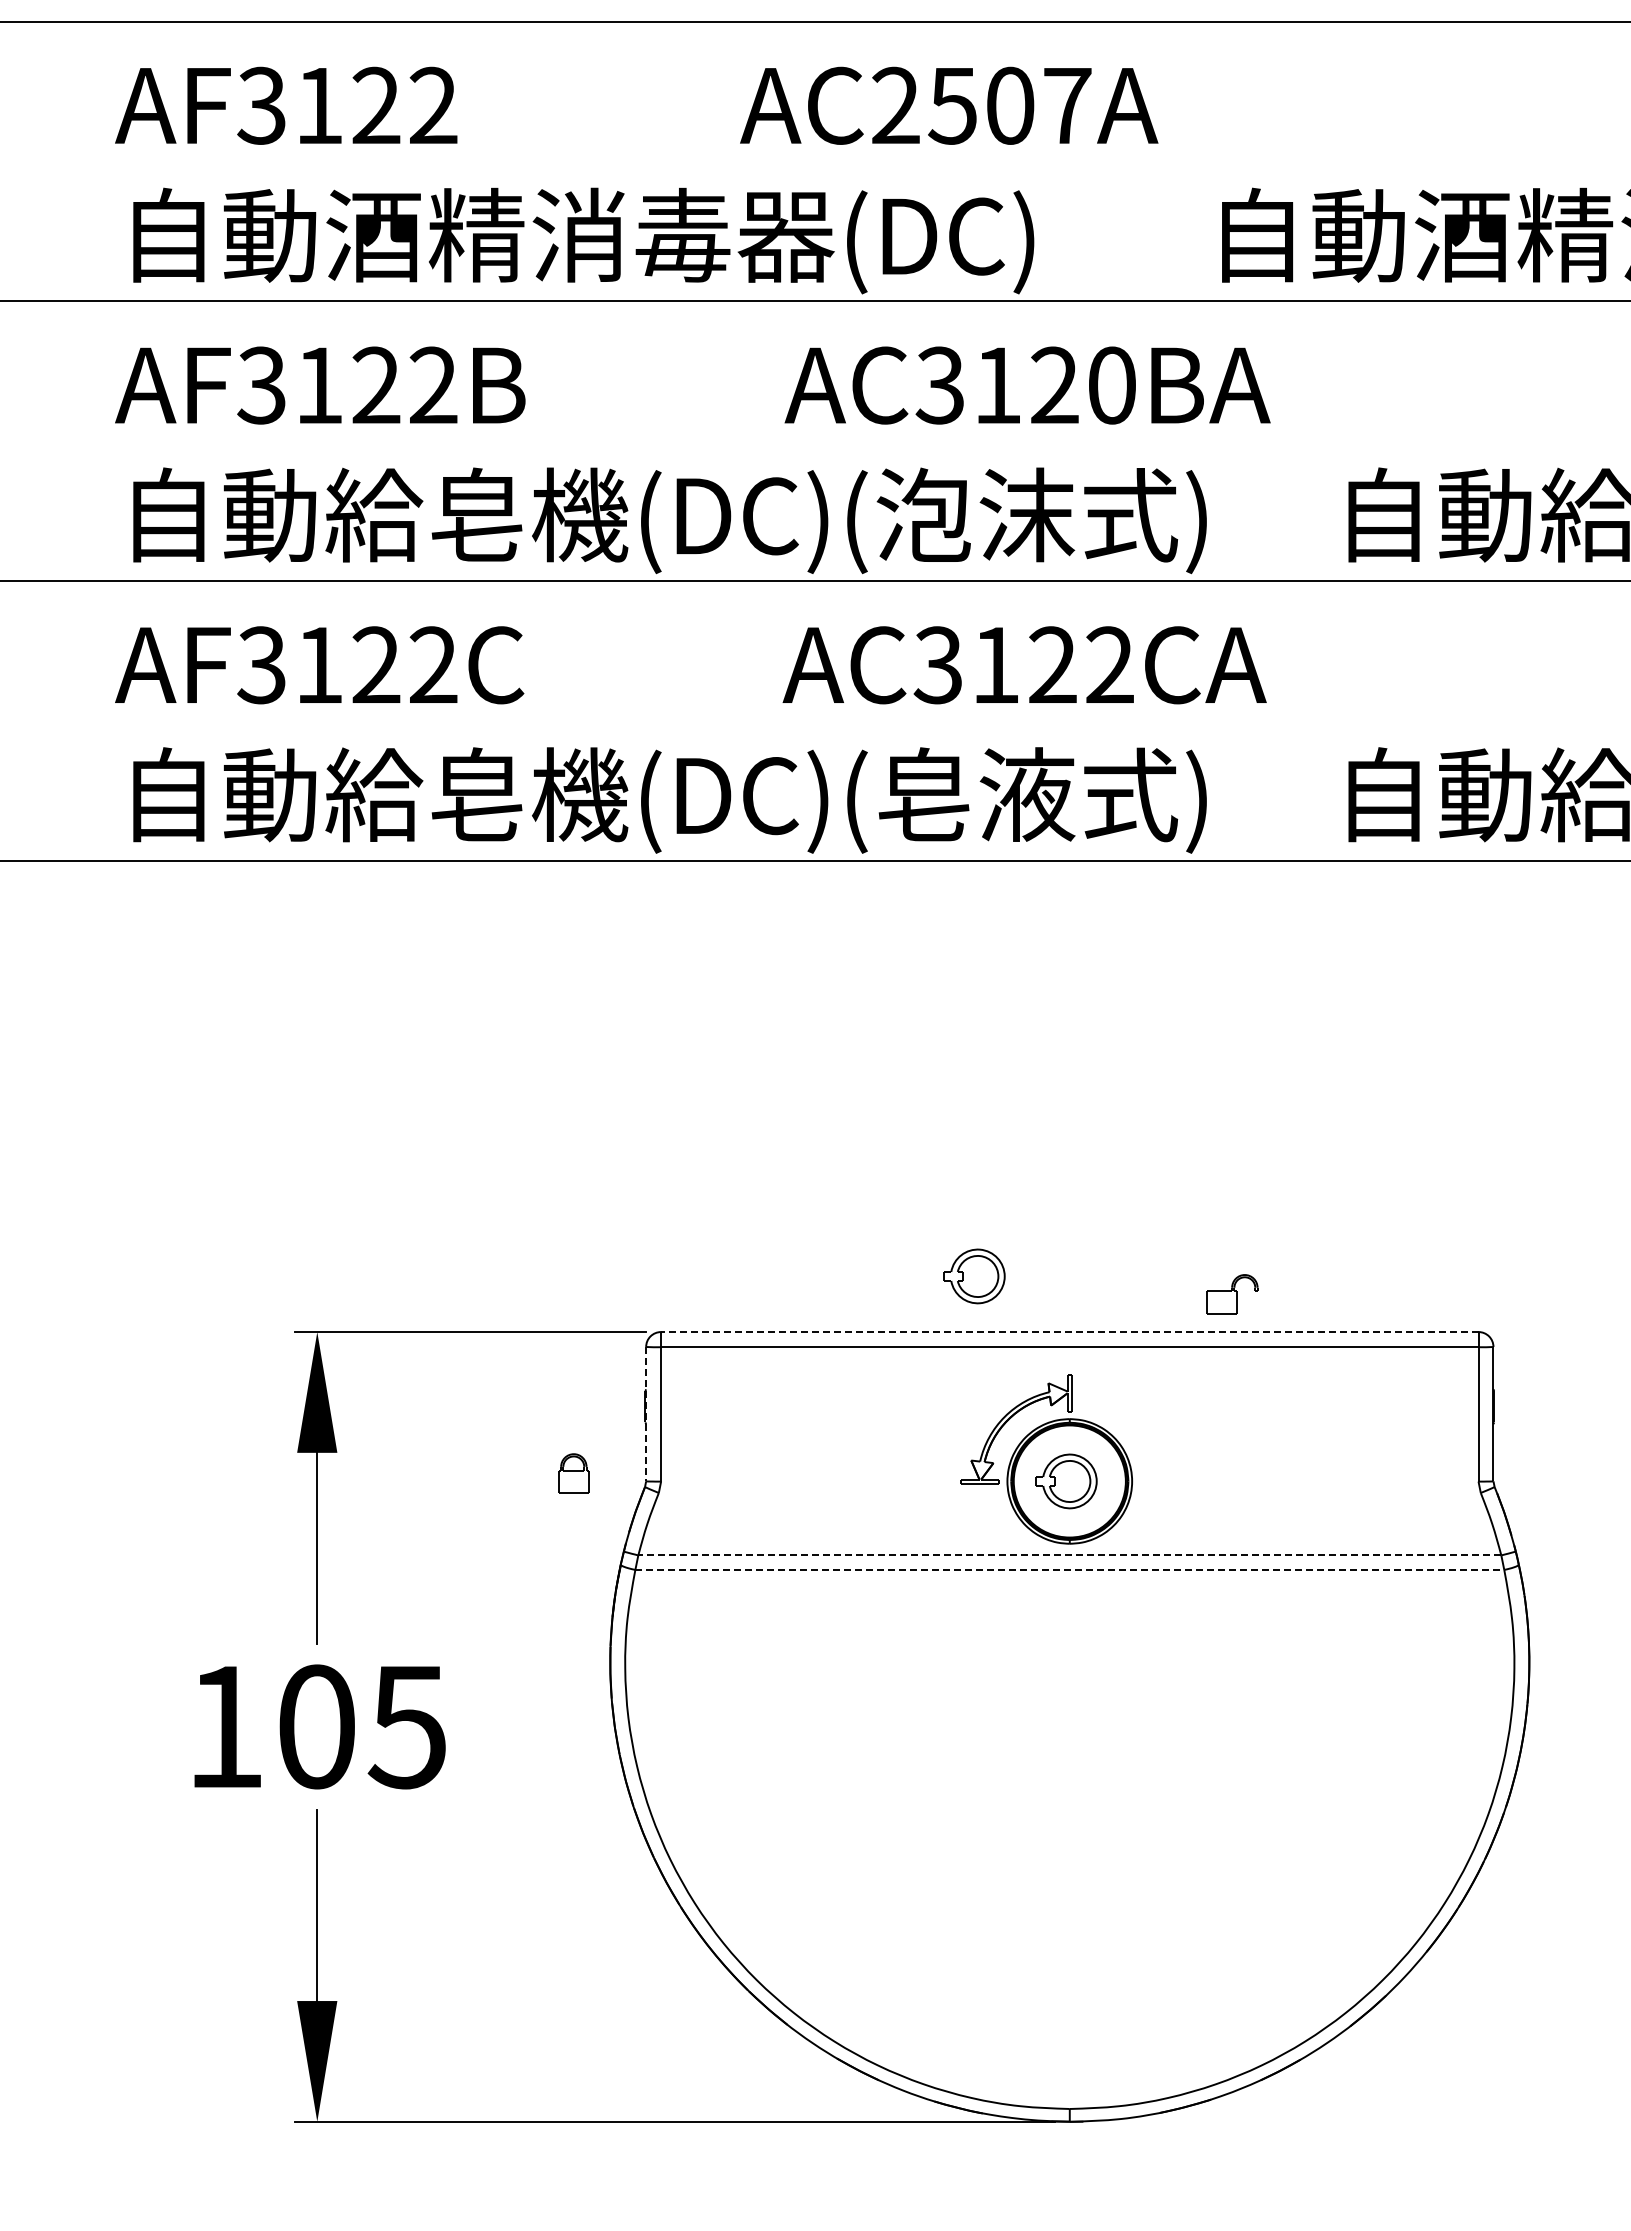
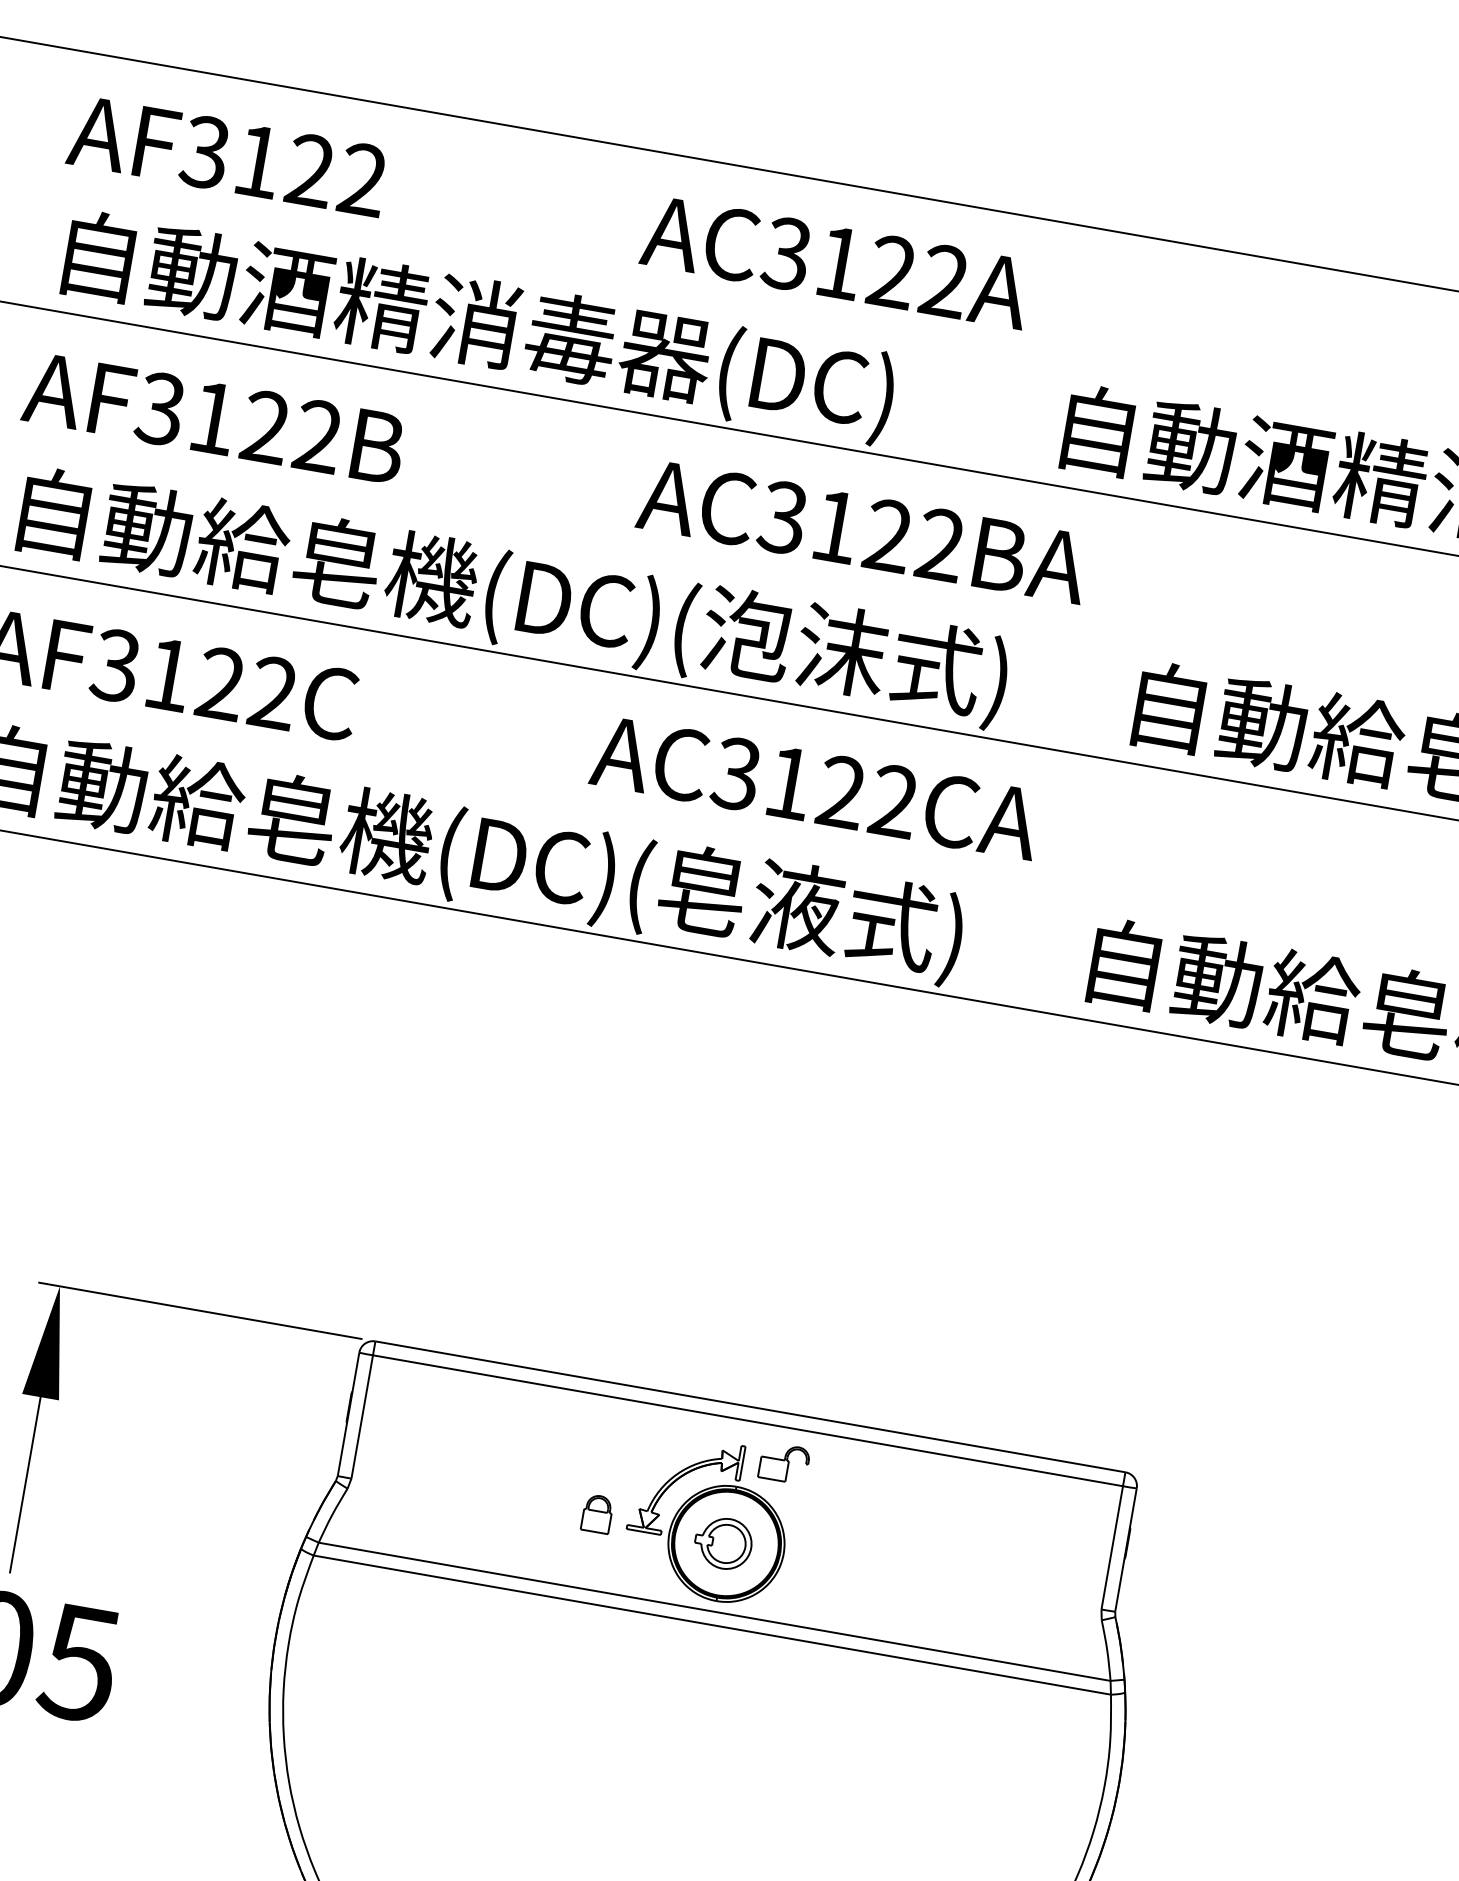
text: (981, 105) -> (865, 267), AC2507A -> AC3122A
text: (1111, 385) -> (940, 545), AC3120BA -> AC3122BA
part: (974, 1276) -> (671, 1340), removed
part: (1232, 1294) -> (784, 1463), moved
line: (1069, 1332) -> (750, 1407), dashed -> solid
line: (646, 1414) -> (348, 1414), dashed -> solid
part: (573, 1473) -> (597, 1513), moved
line: (1069, 1555) -> (714, 1611), dashed -> solid
line: (1070, 1569) -> (713, 1624), dashed -> solid

